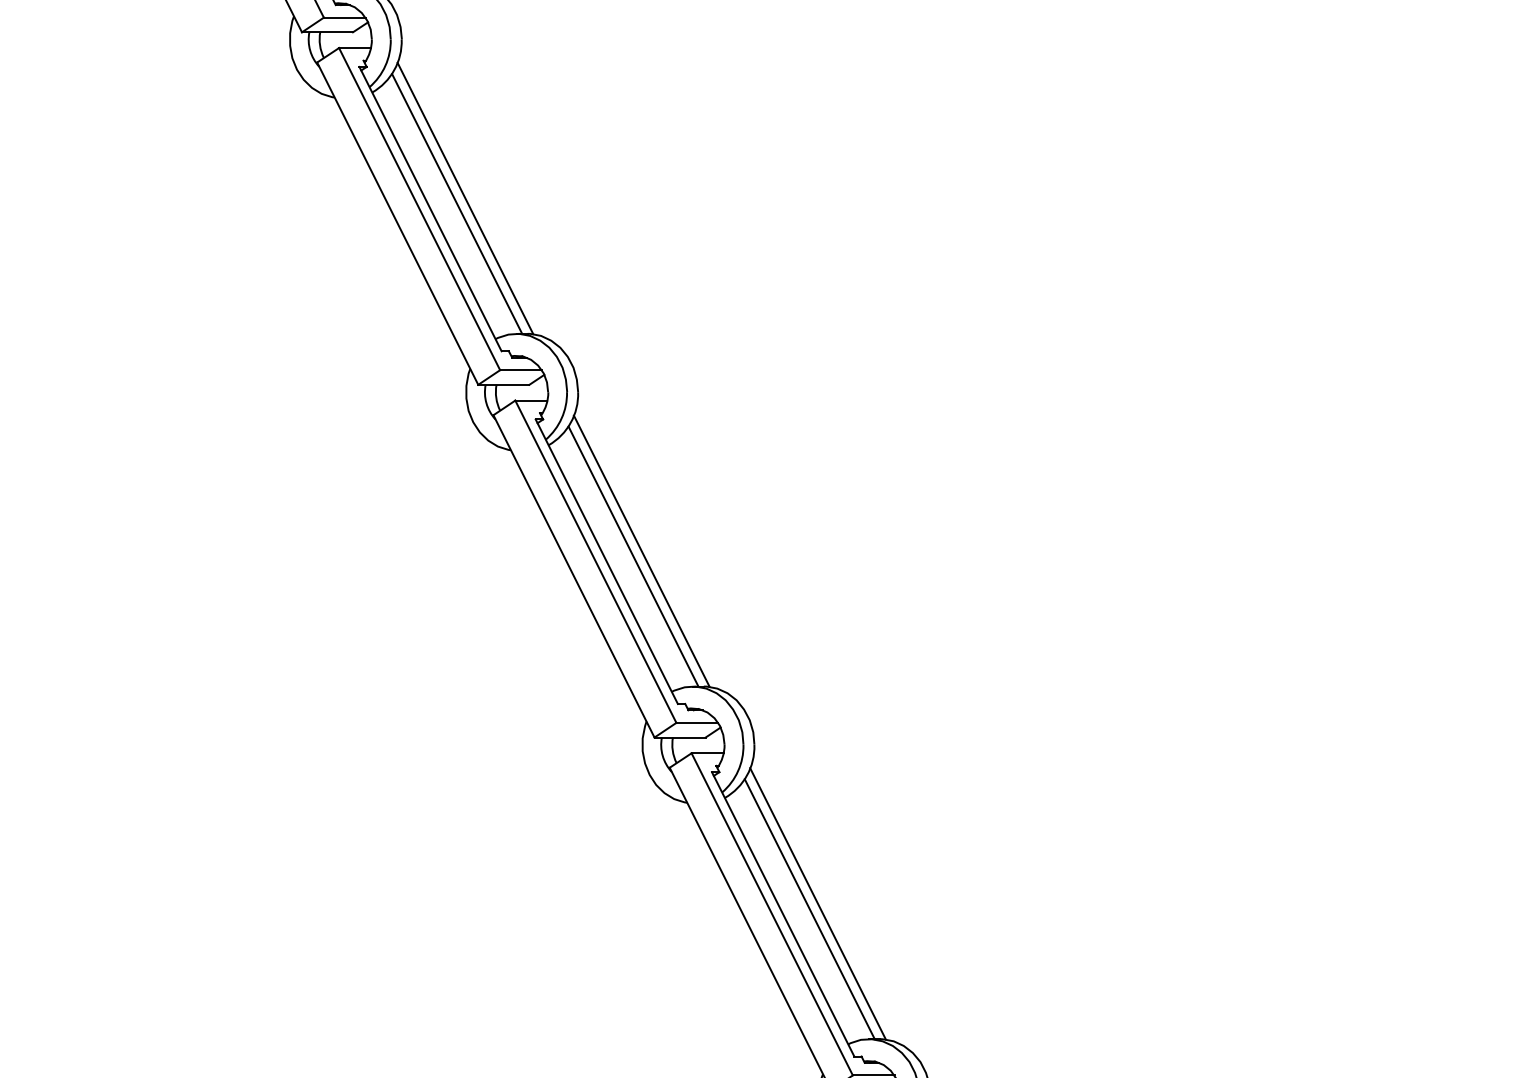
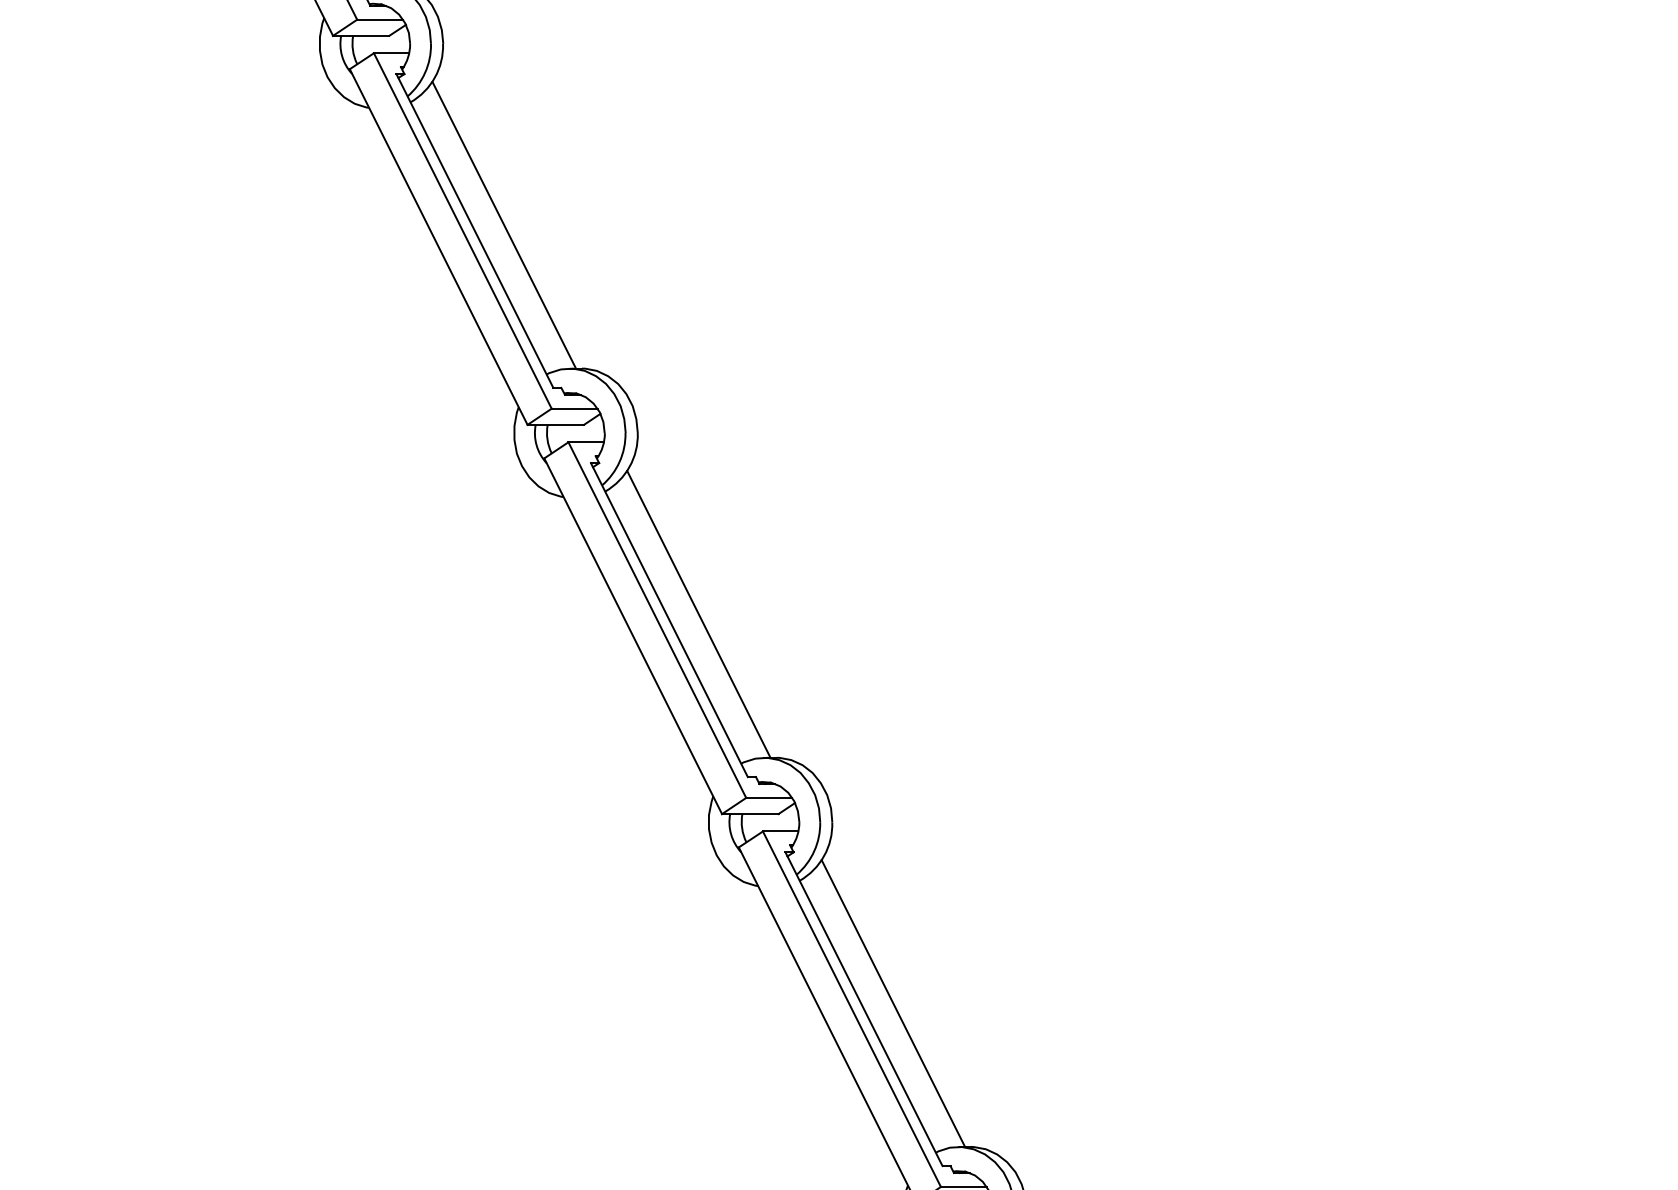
line: (465, 198) -> (513, 219), removed
line: (641, 551) -> (707, 608), removed
line: (818, 903) -> (902, 997), removed

